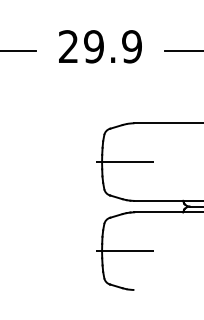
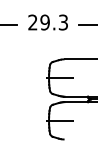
text: (132, 46) -> (63, 22), 29.9 -> 29.3

